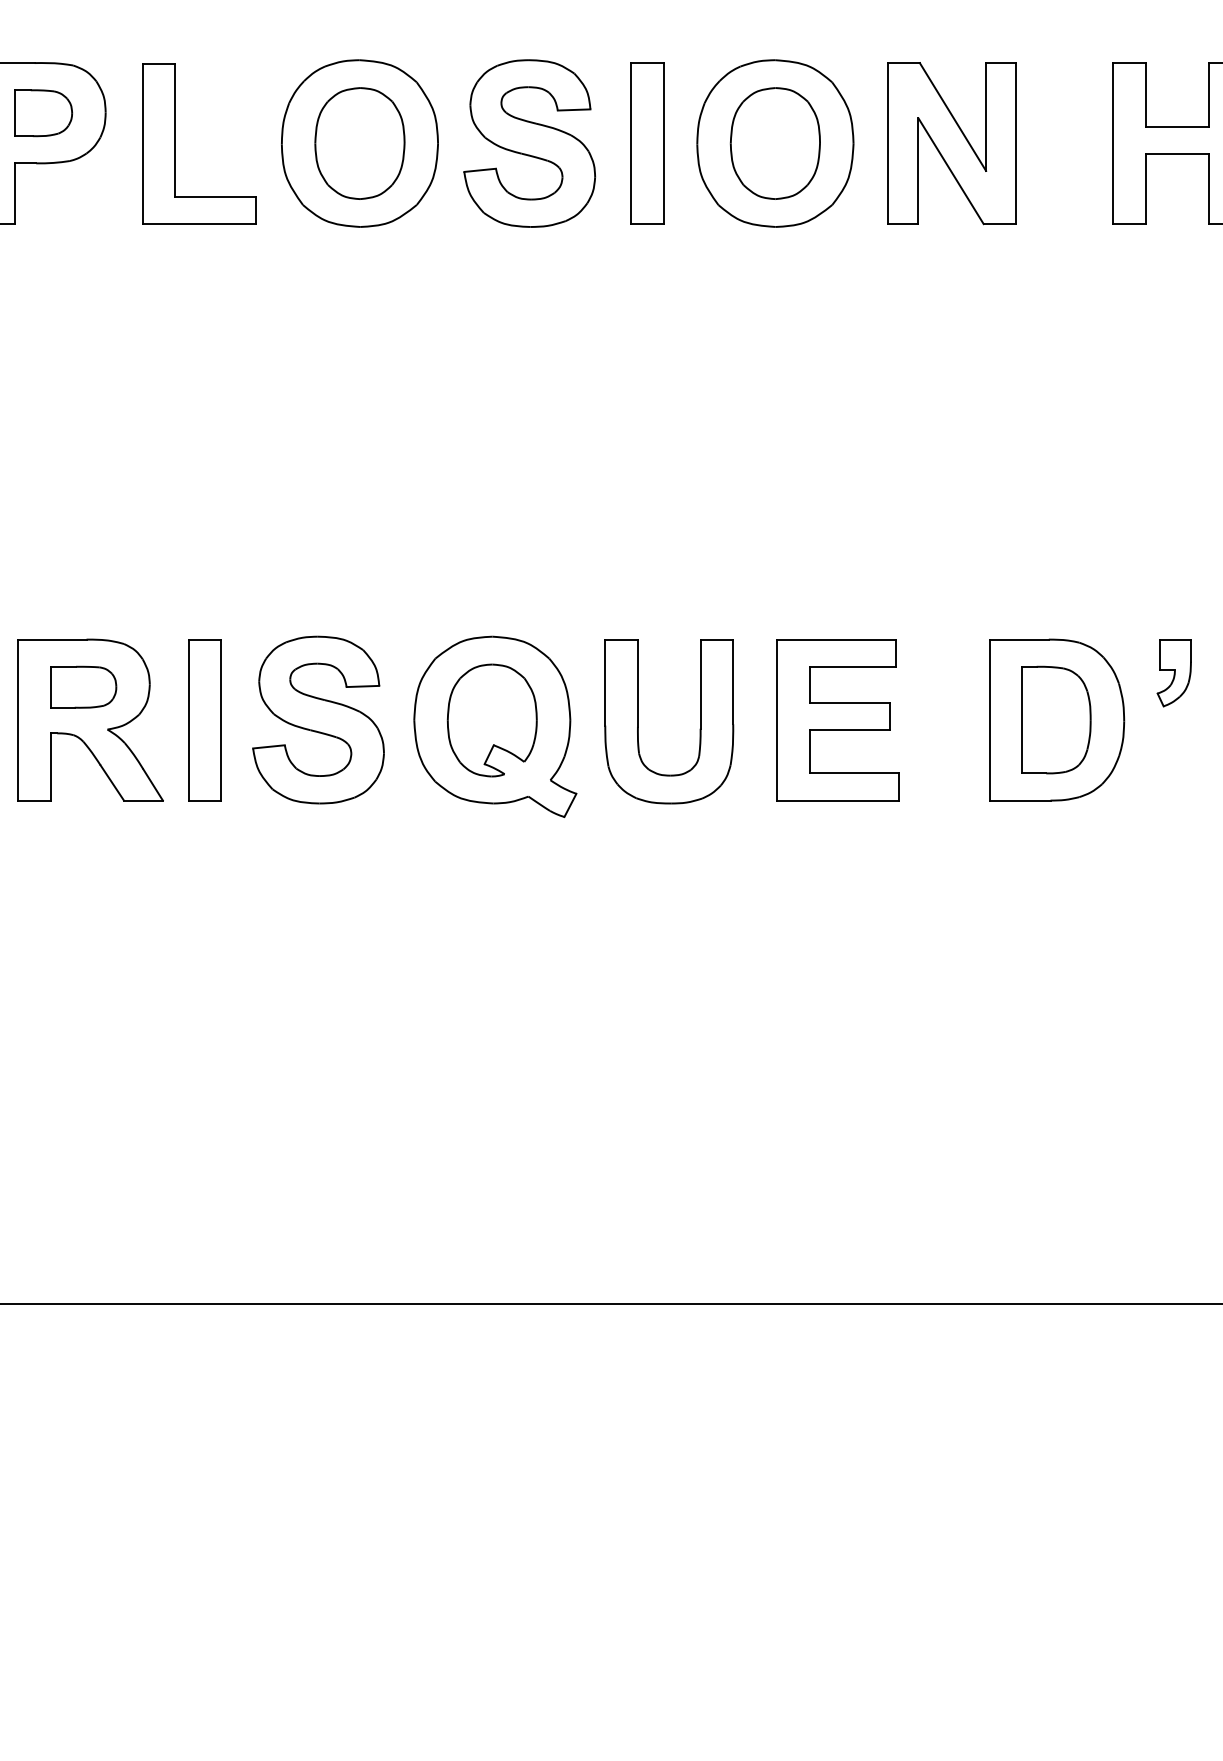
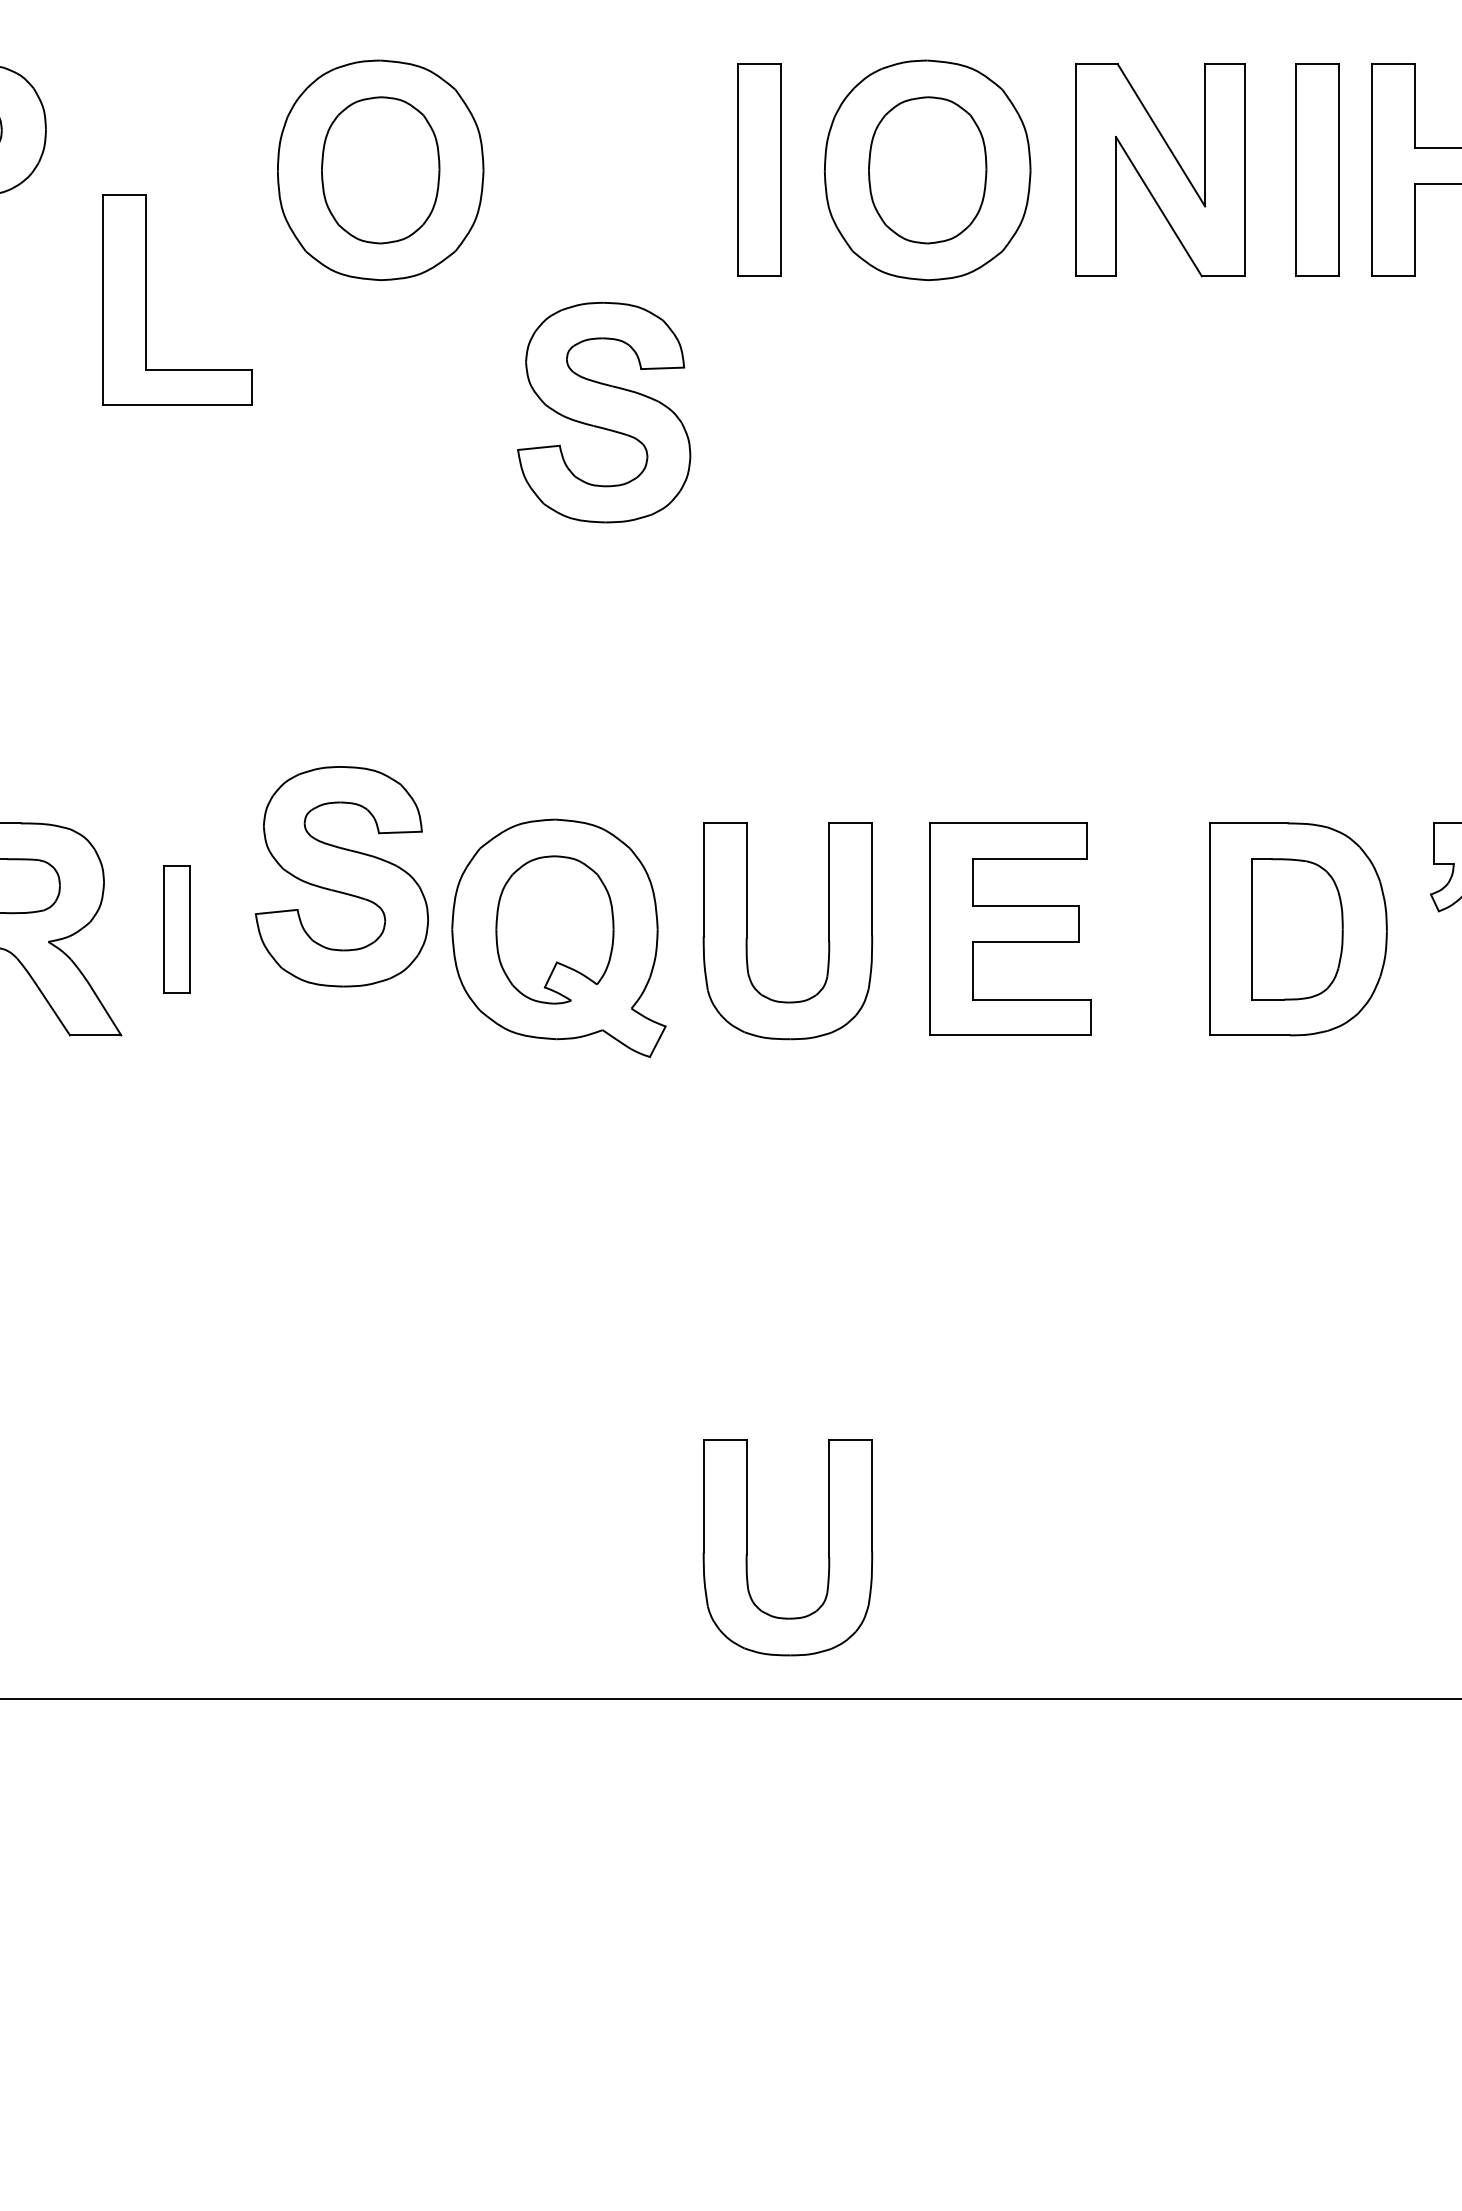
part: (175, 143) -> (145, 299), moved
part: (529, 143) -> (603, 412), moved
part: (1071, 143) -> (1317, 170), added
part: (318, 719) -> (341, 875), moved
part: (204, 720) -> (176, 929), size x0.6
part: (638, 1189) -> (747, 1547), added

